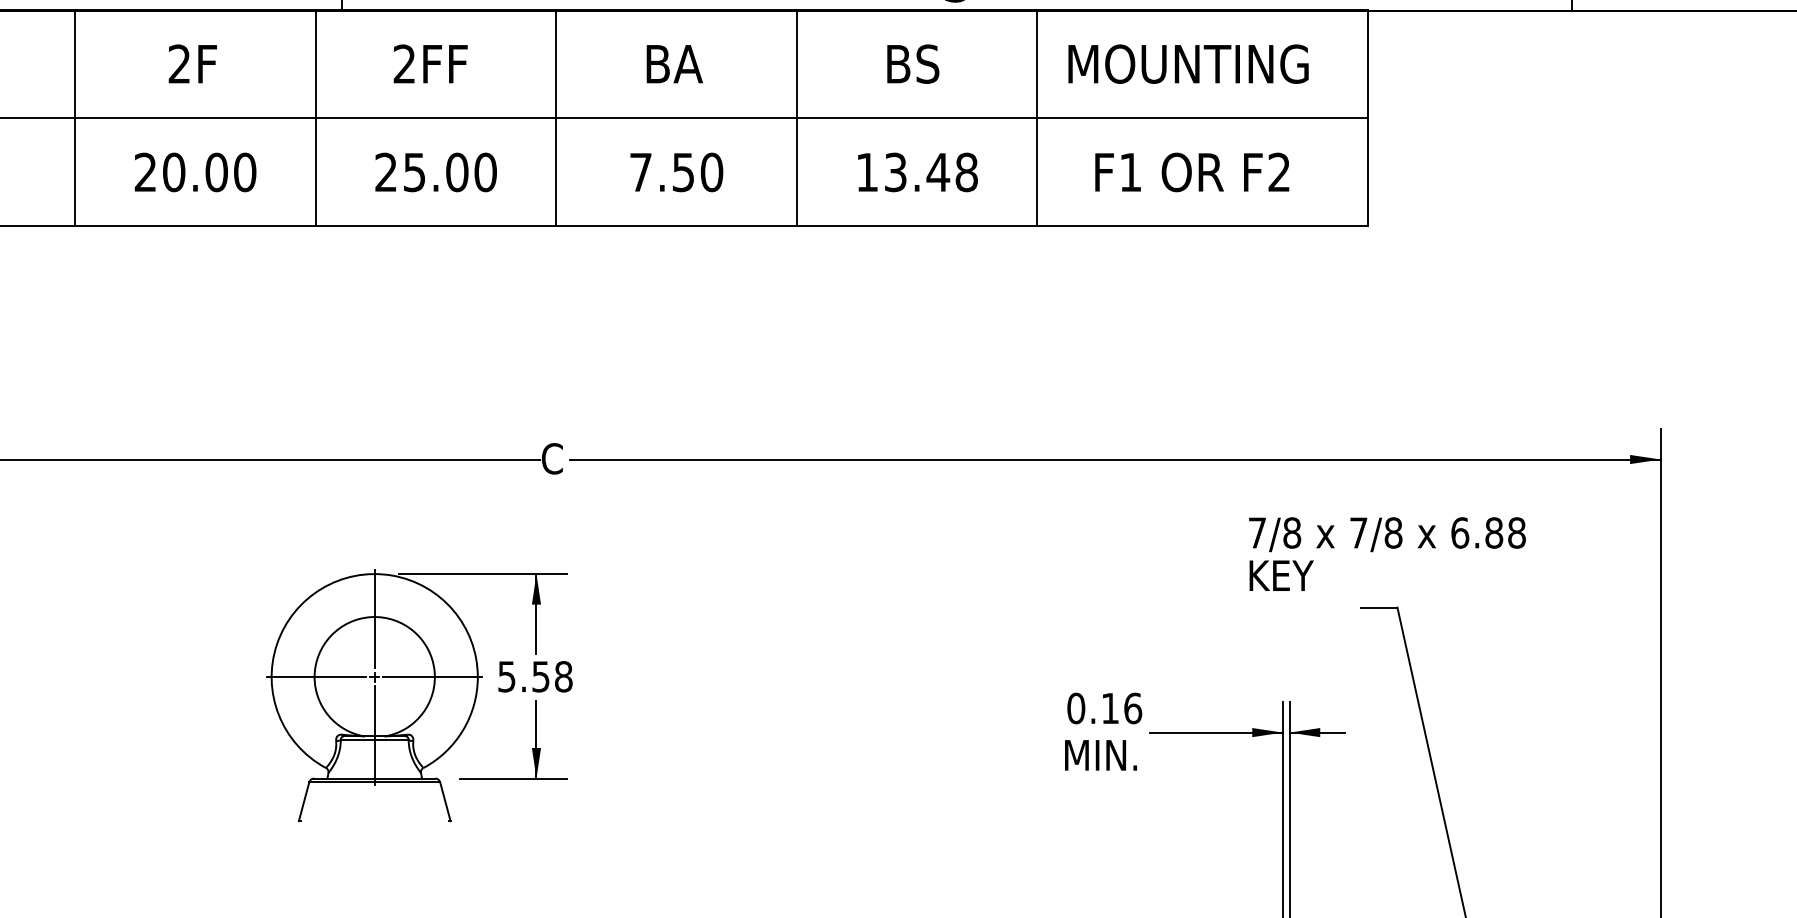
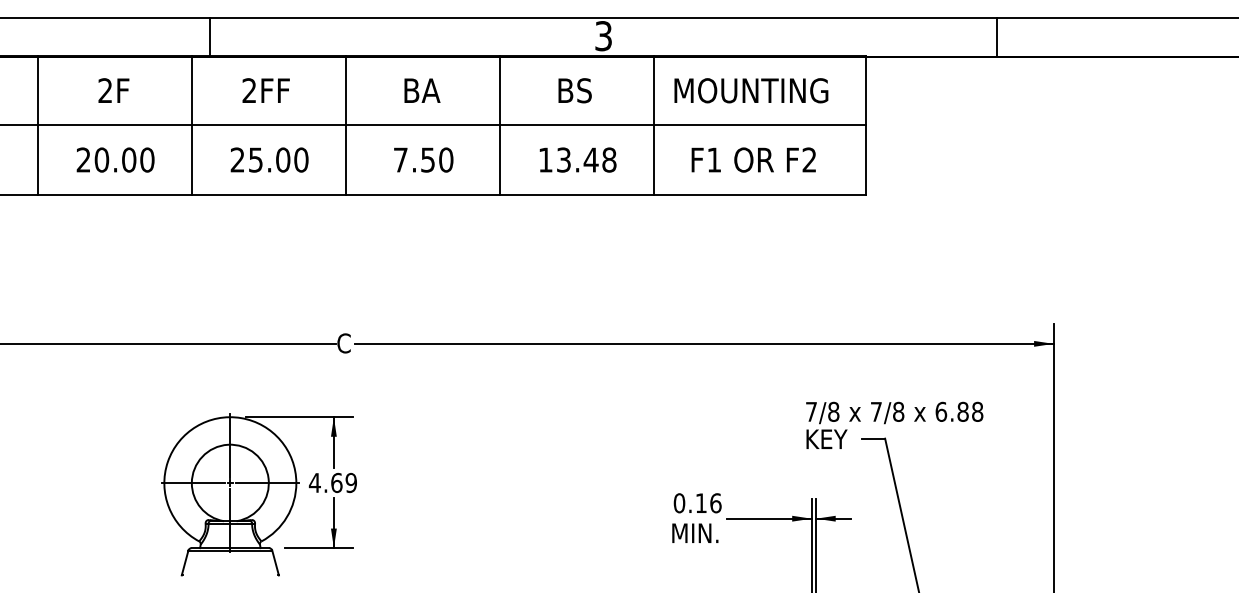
text: (1387, 552) -> (894, 424), moved
text: (534, 676) -> (332, 482), 5.58 -> 4.69

